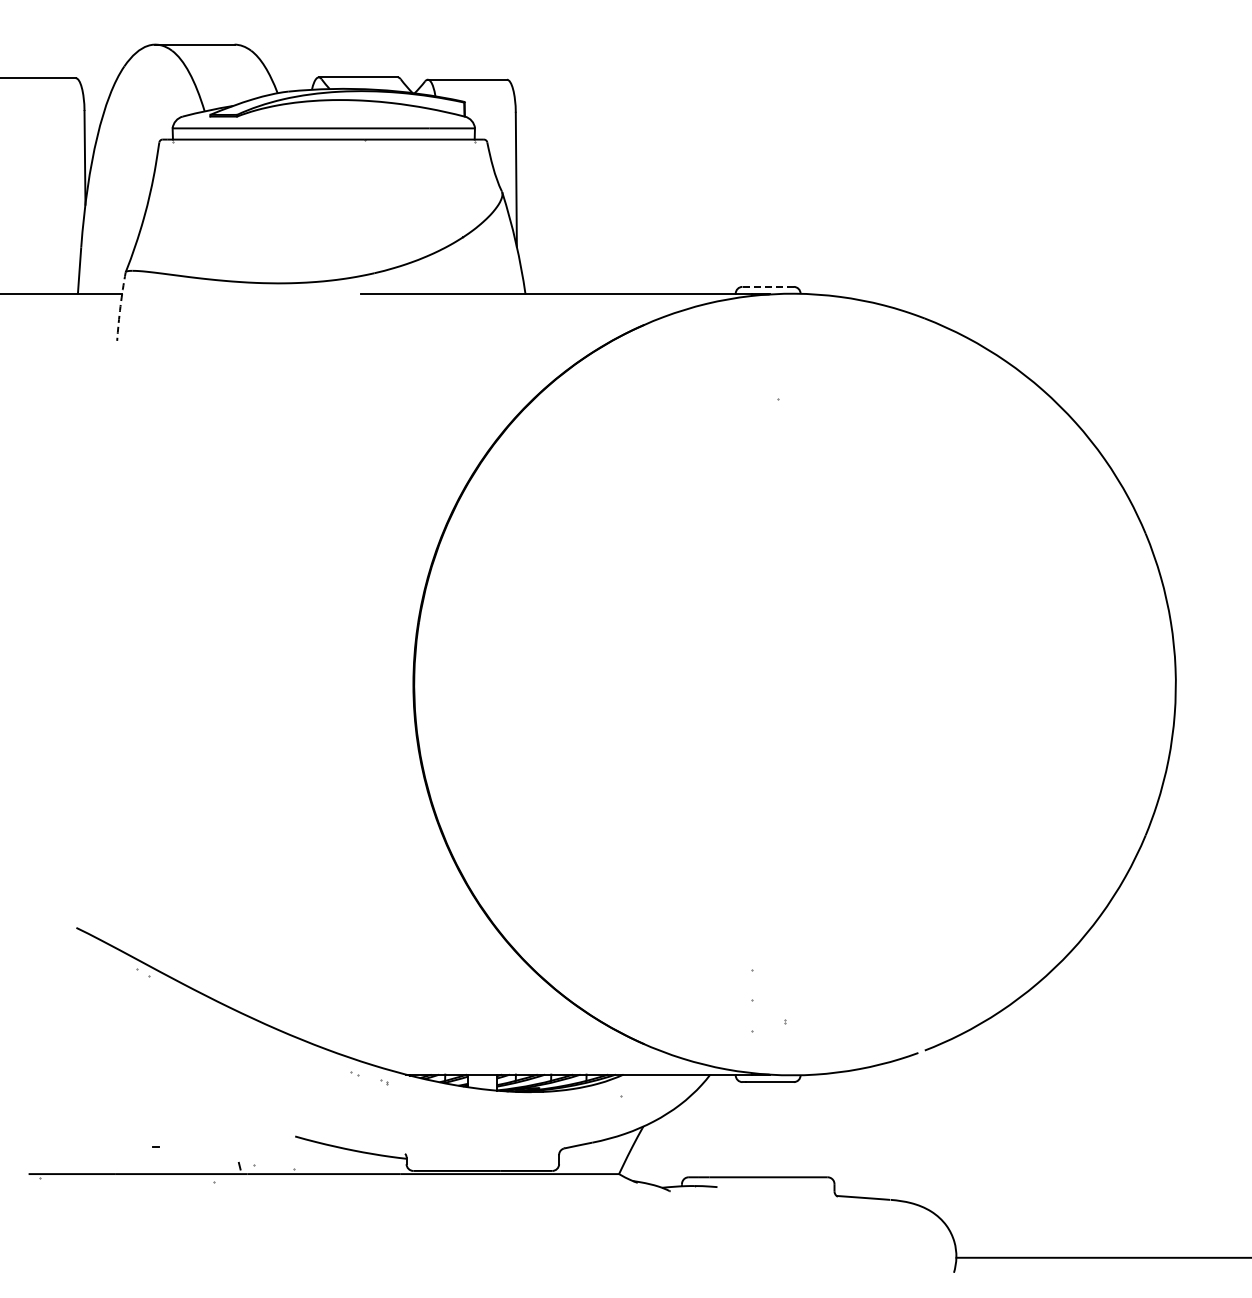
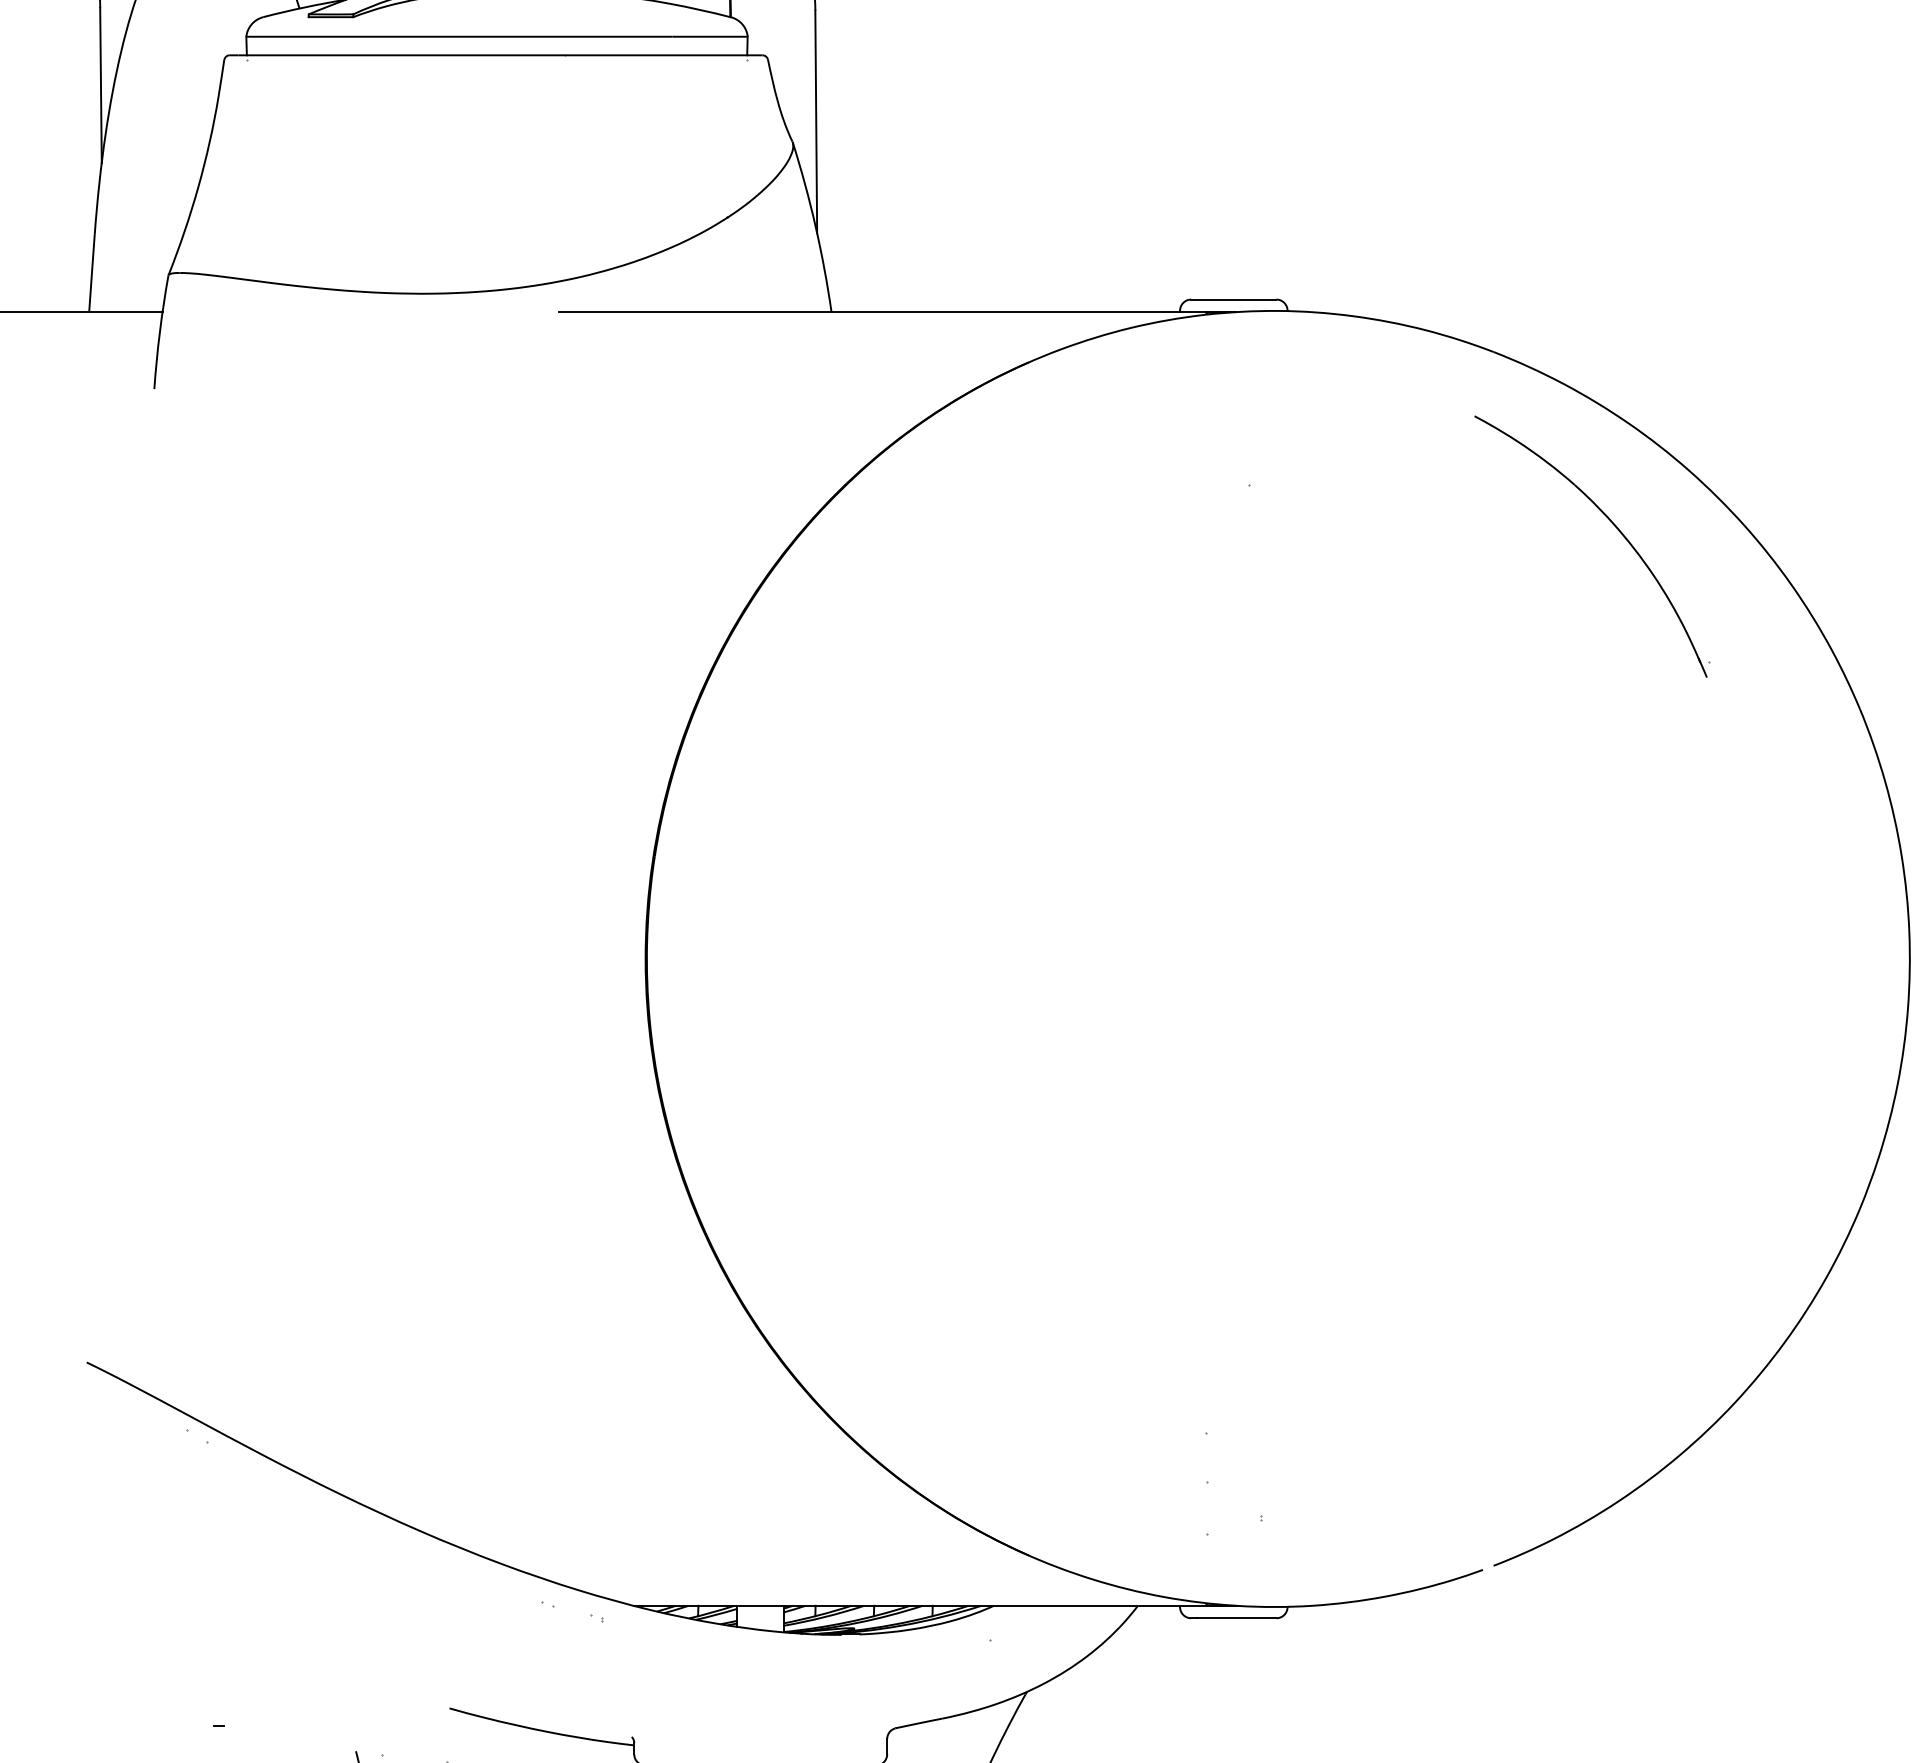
line: (768, 286) -> (1234, 298), dashed -> solid
arc: (120, 306) -> (159, 332), dashed -> solid
part: (997, 424) -> (1614, 527), added

